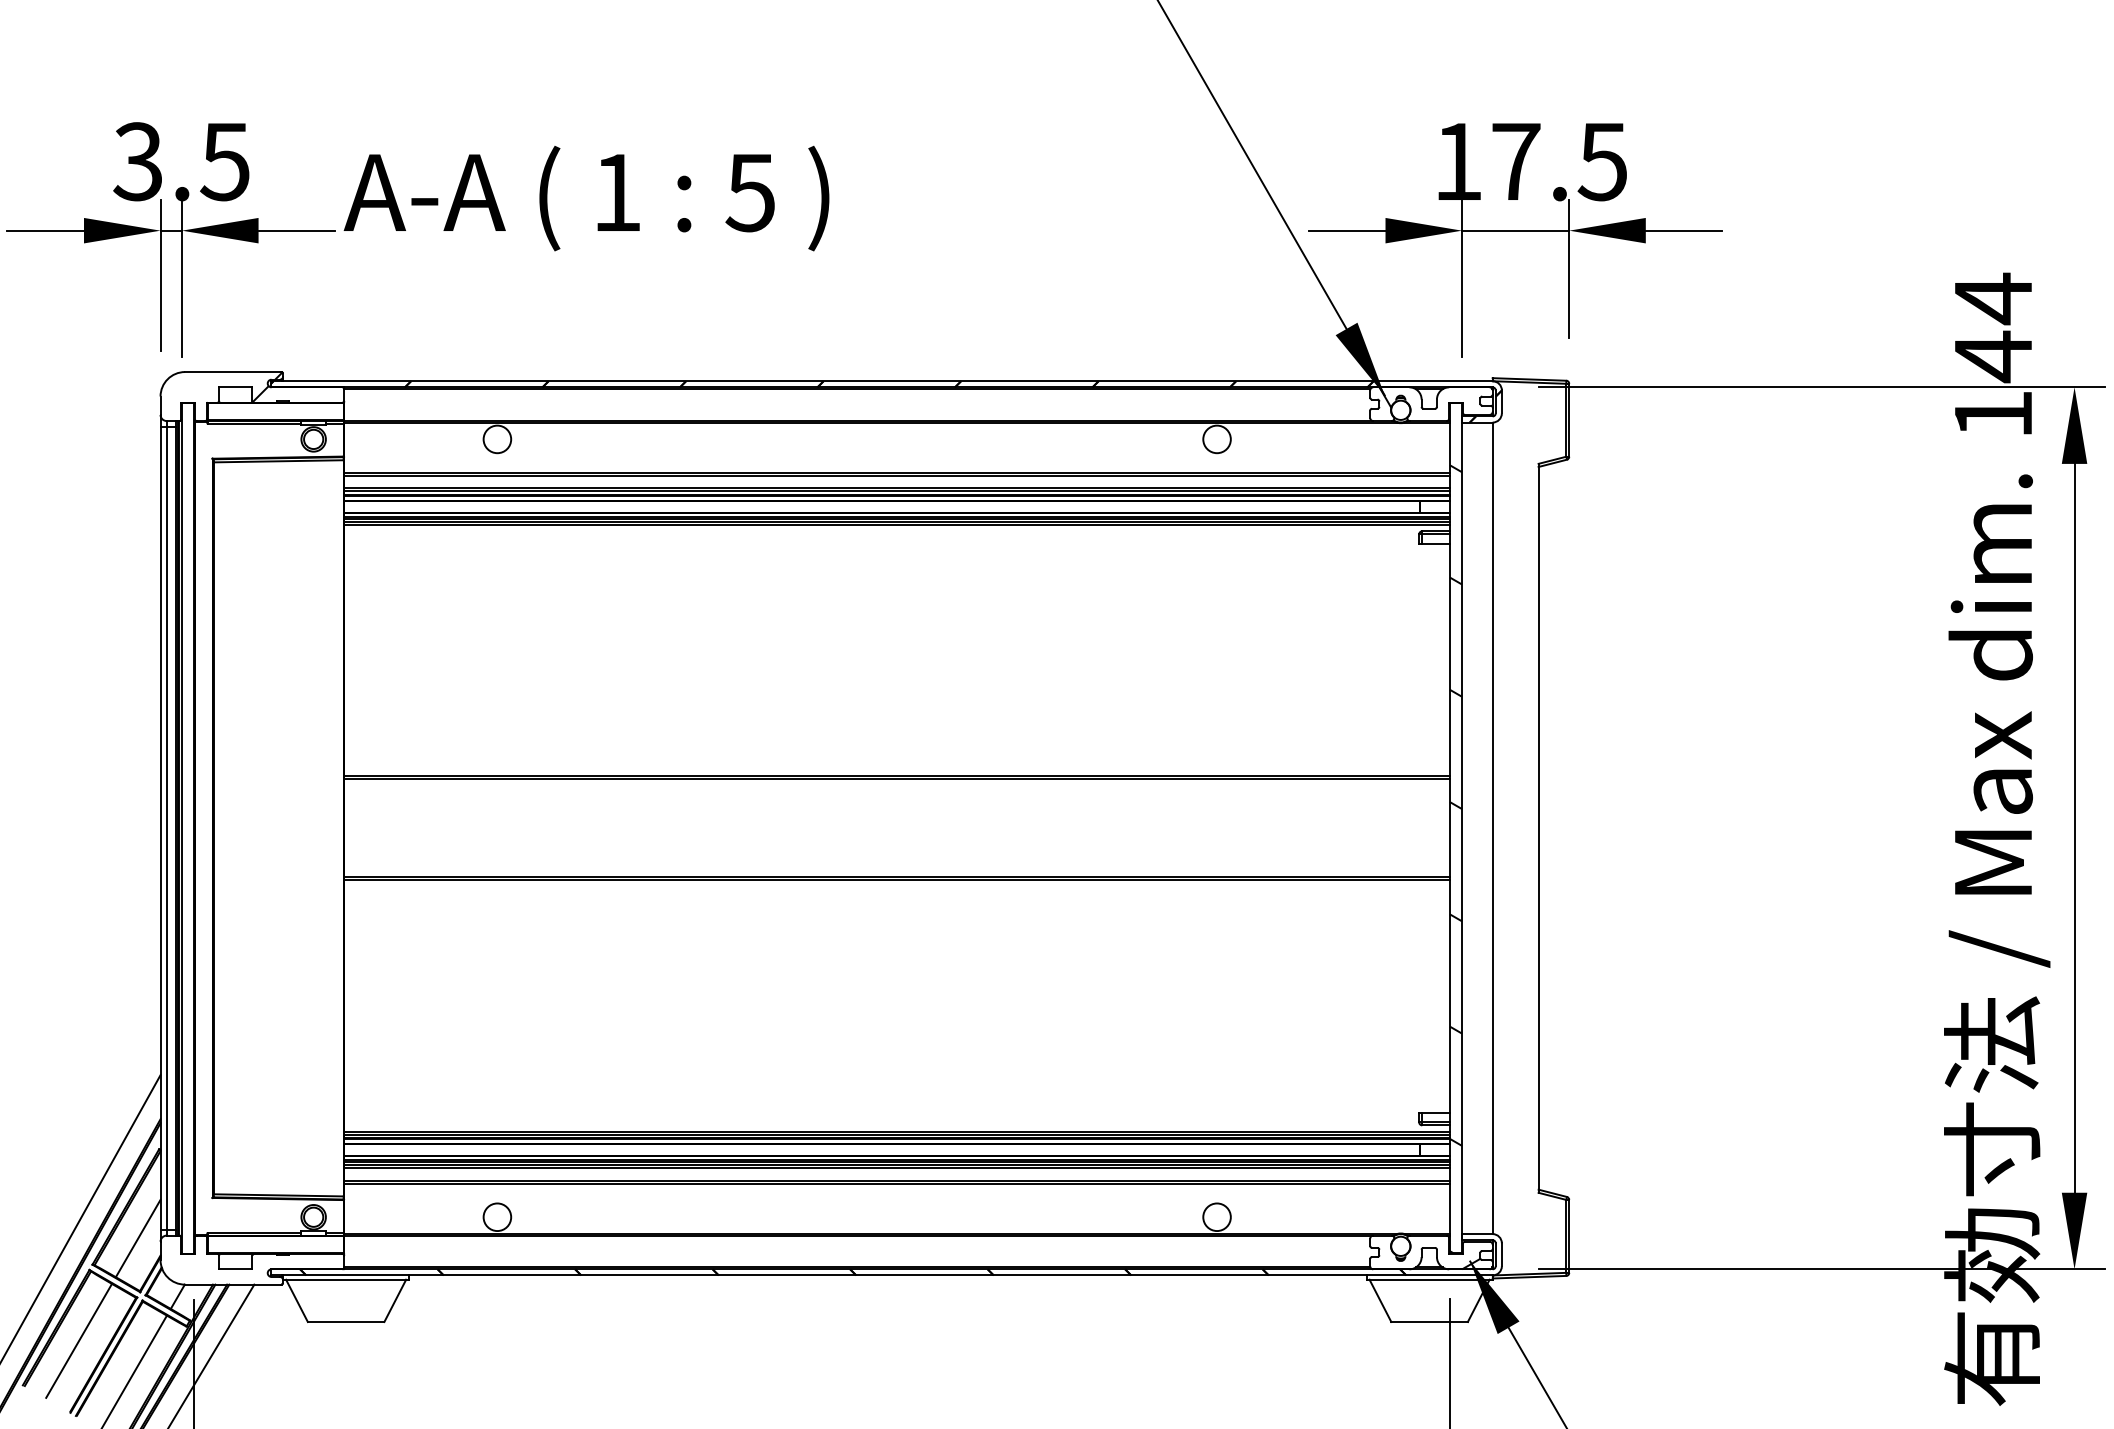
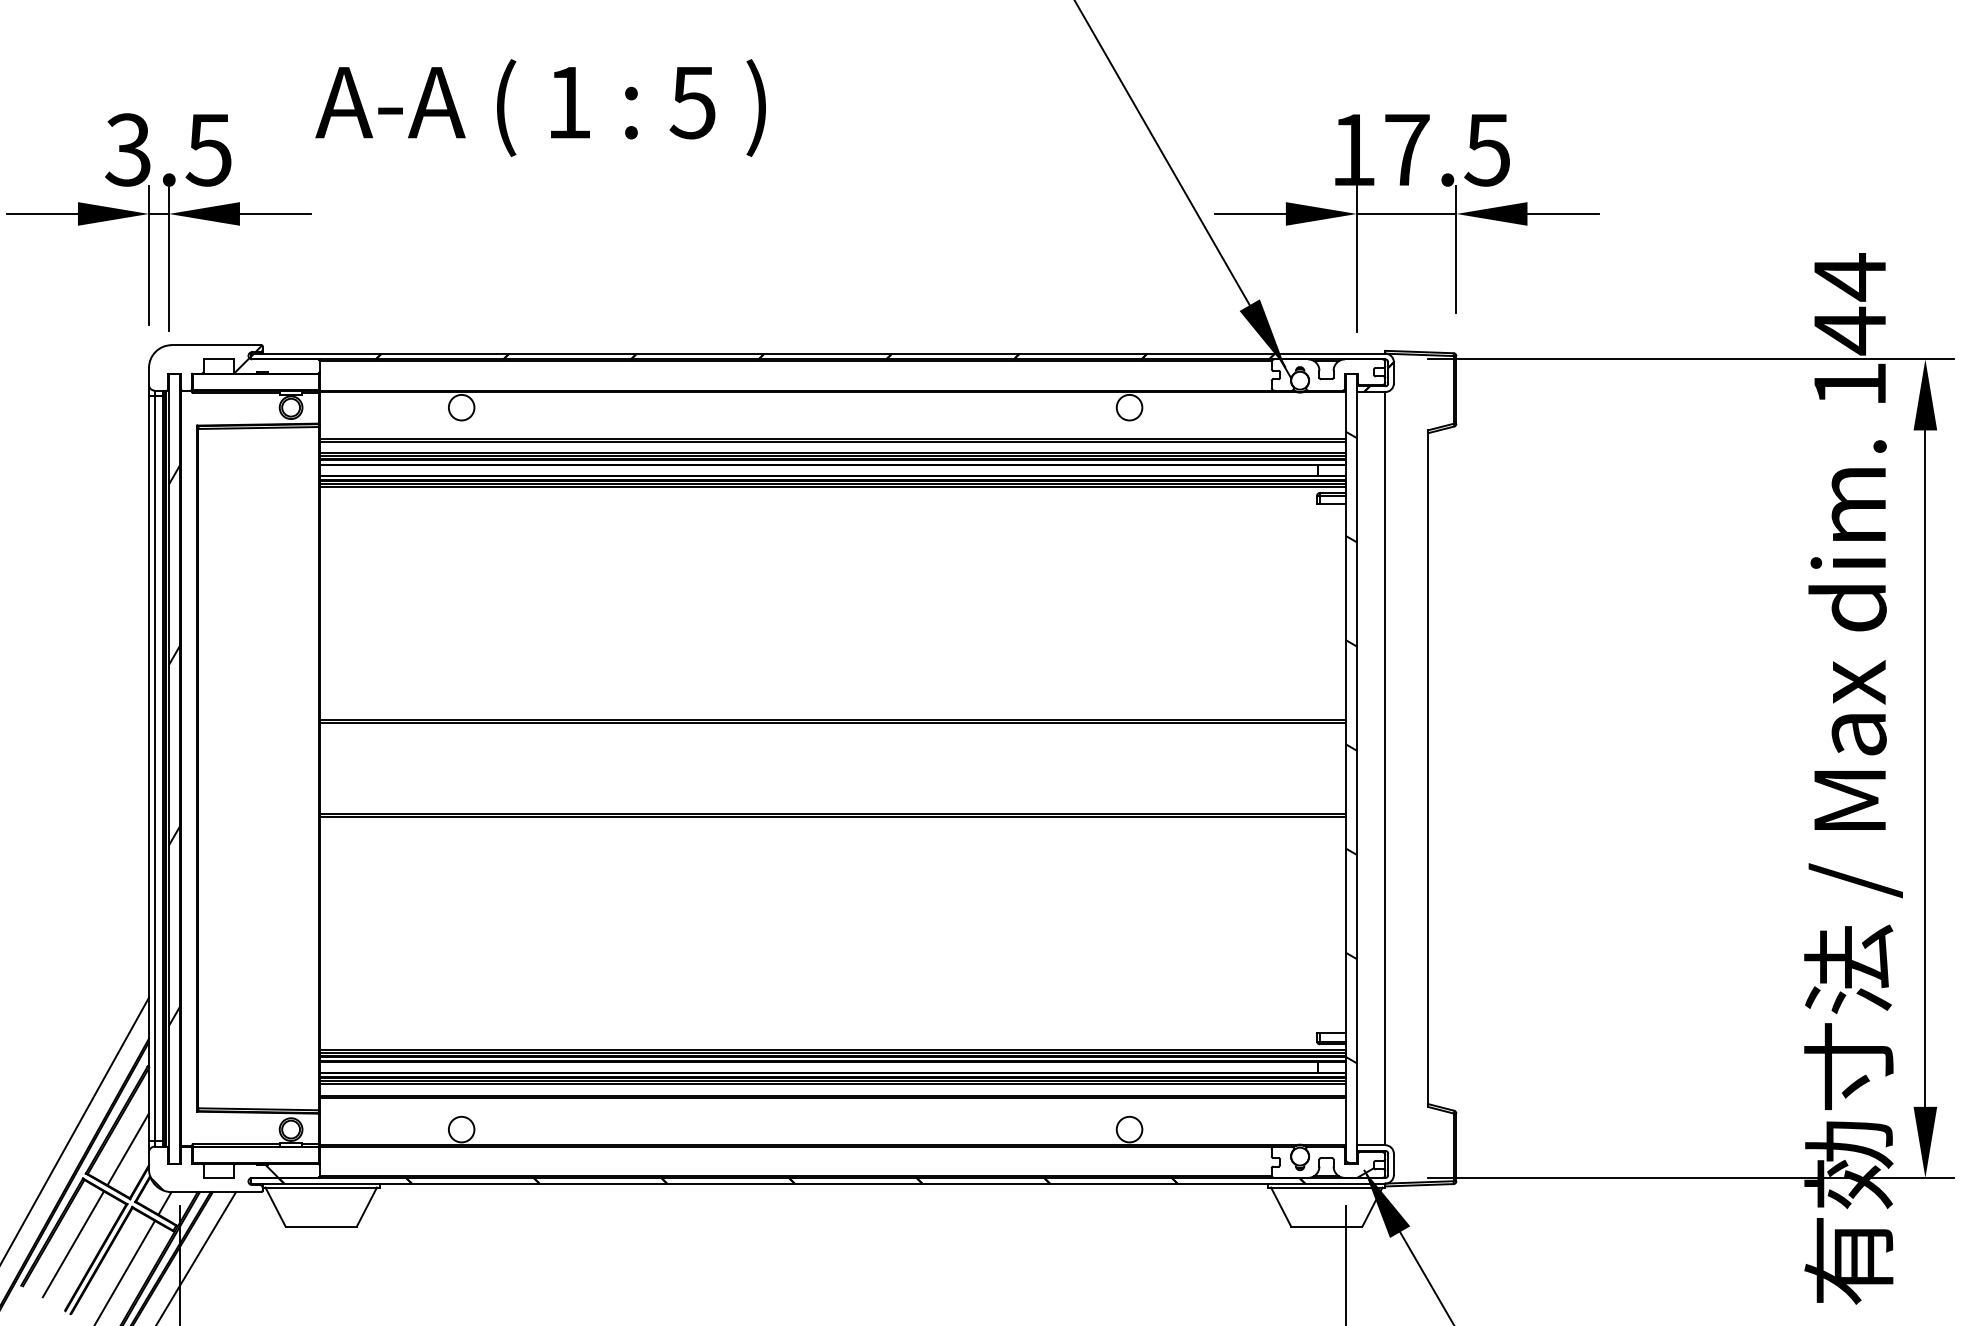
text: (586, 198) -> (540, 107), moved
hatch: (187, 803) -> (174, 745), added
hatch: (231, 1269) -> (214, 1178), added

